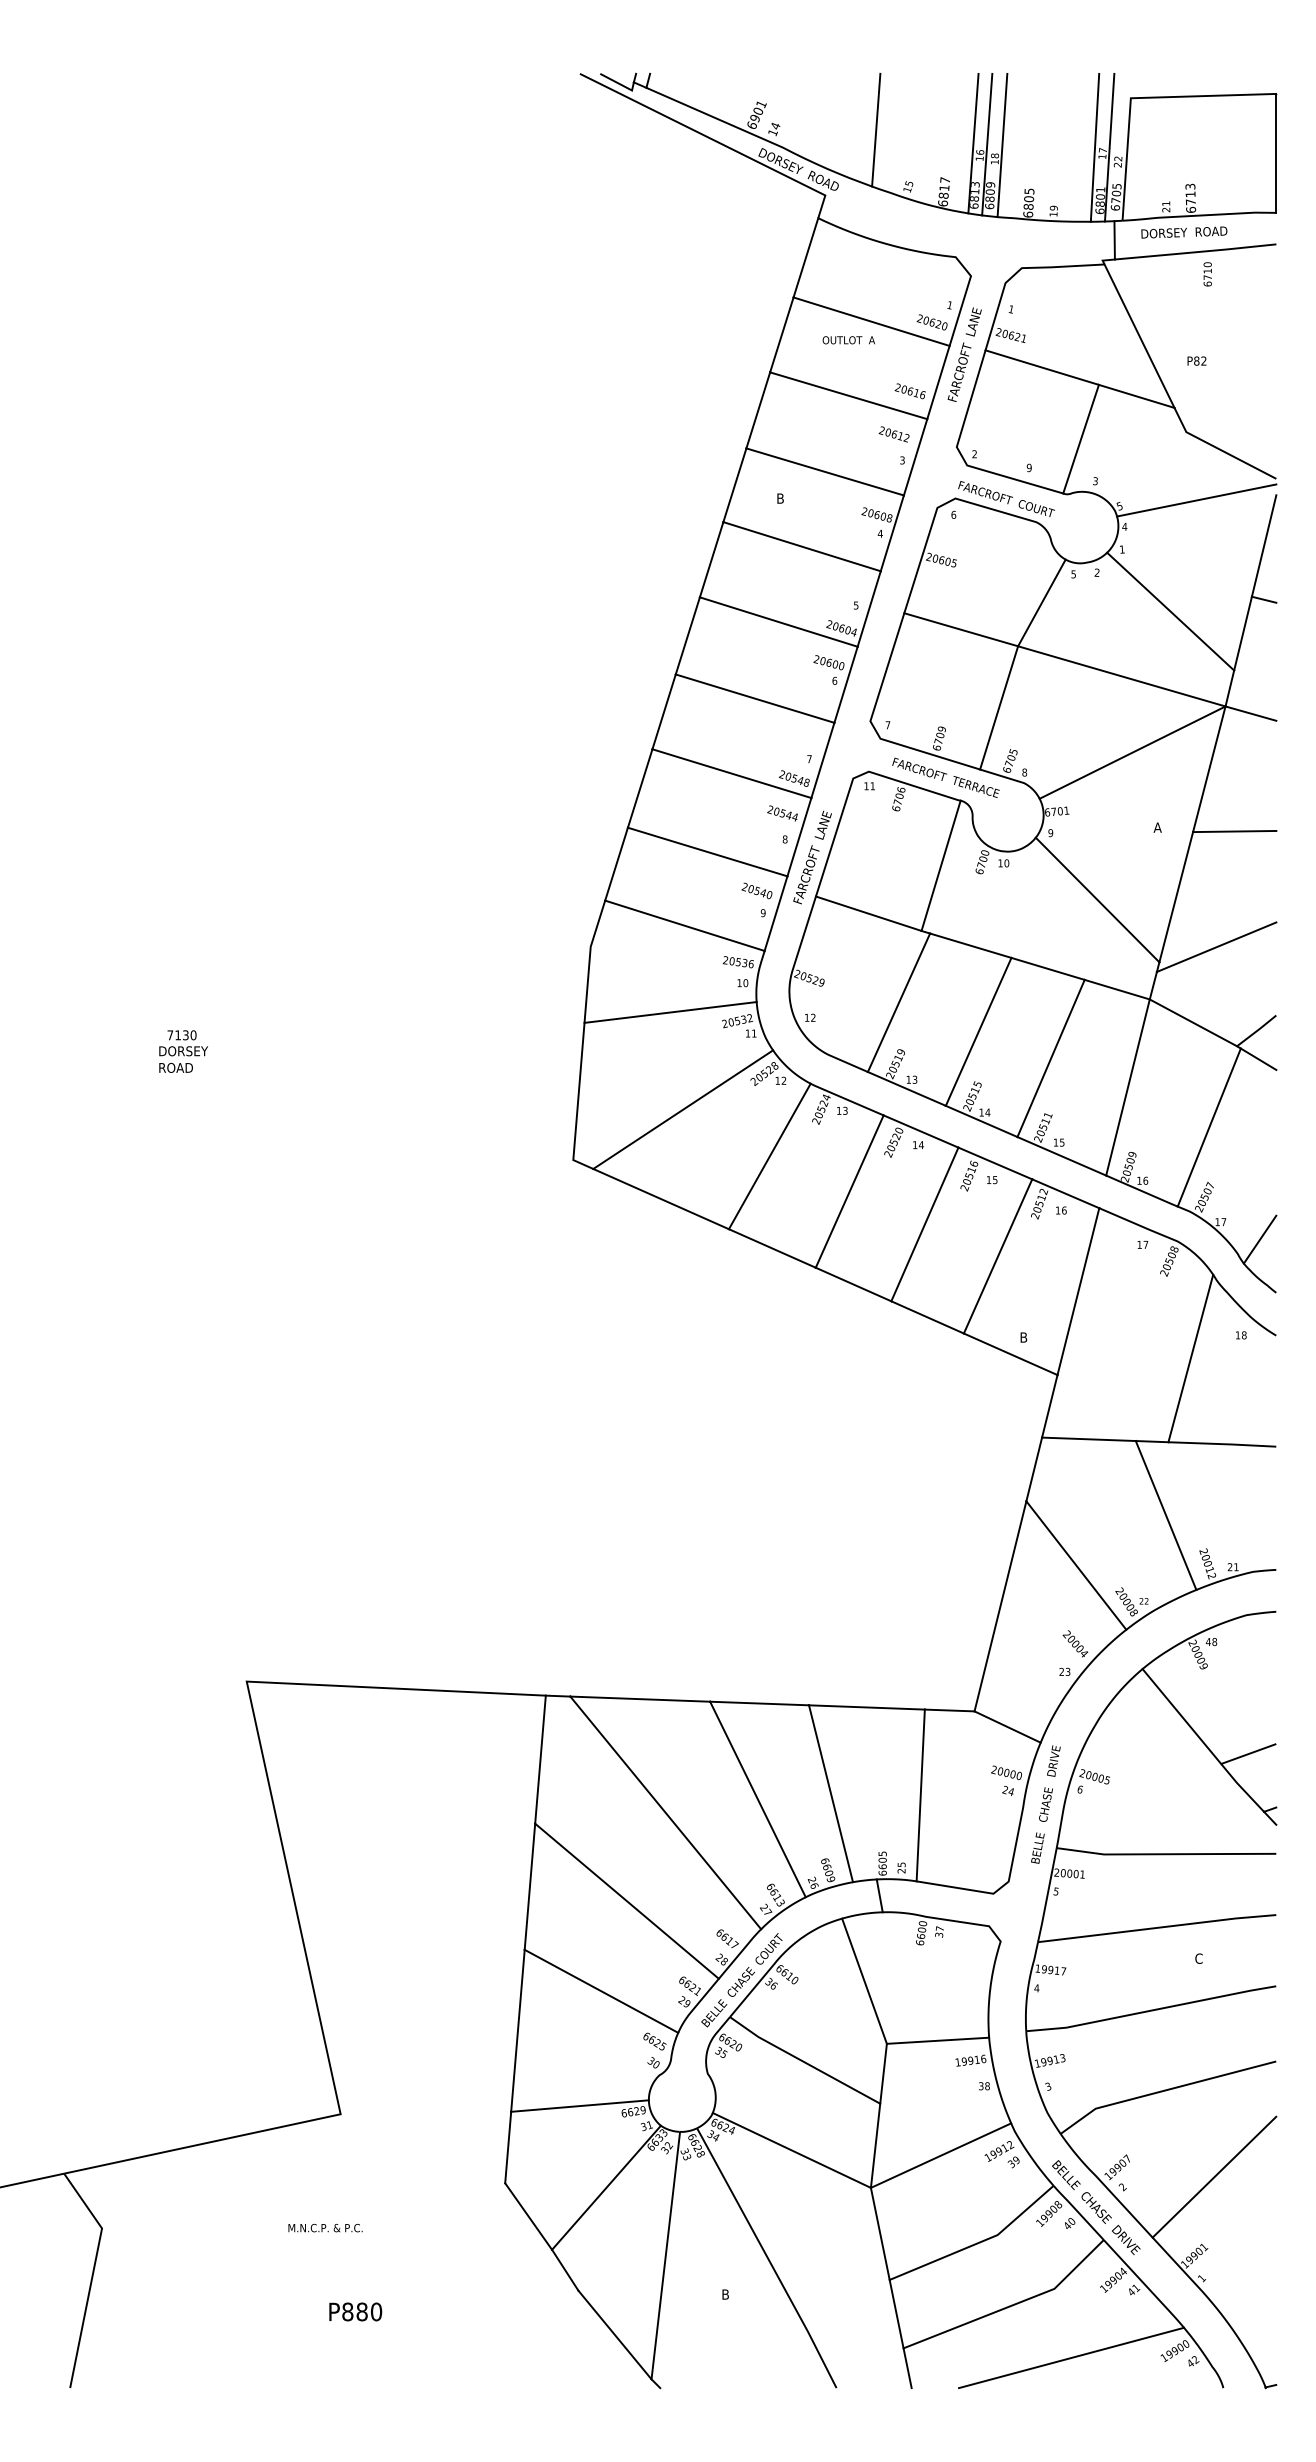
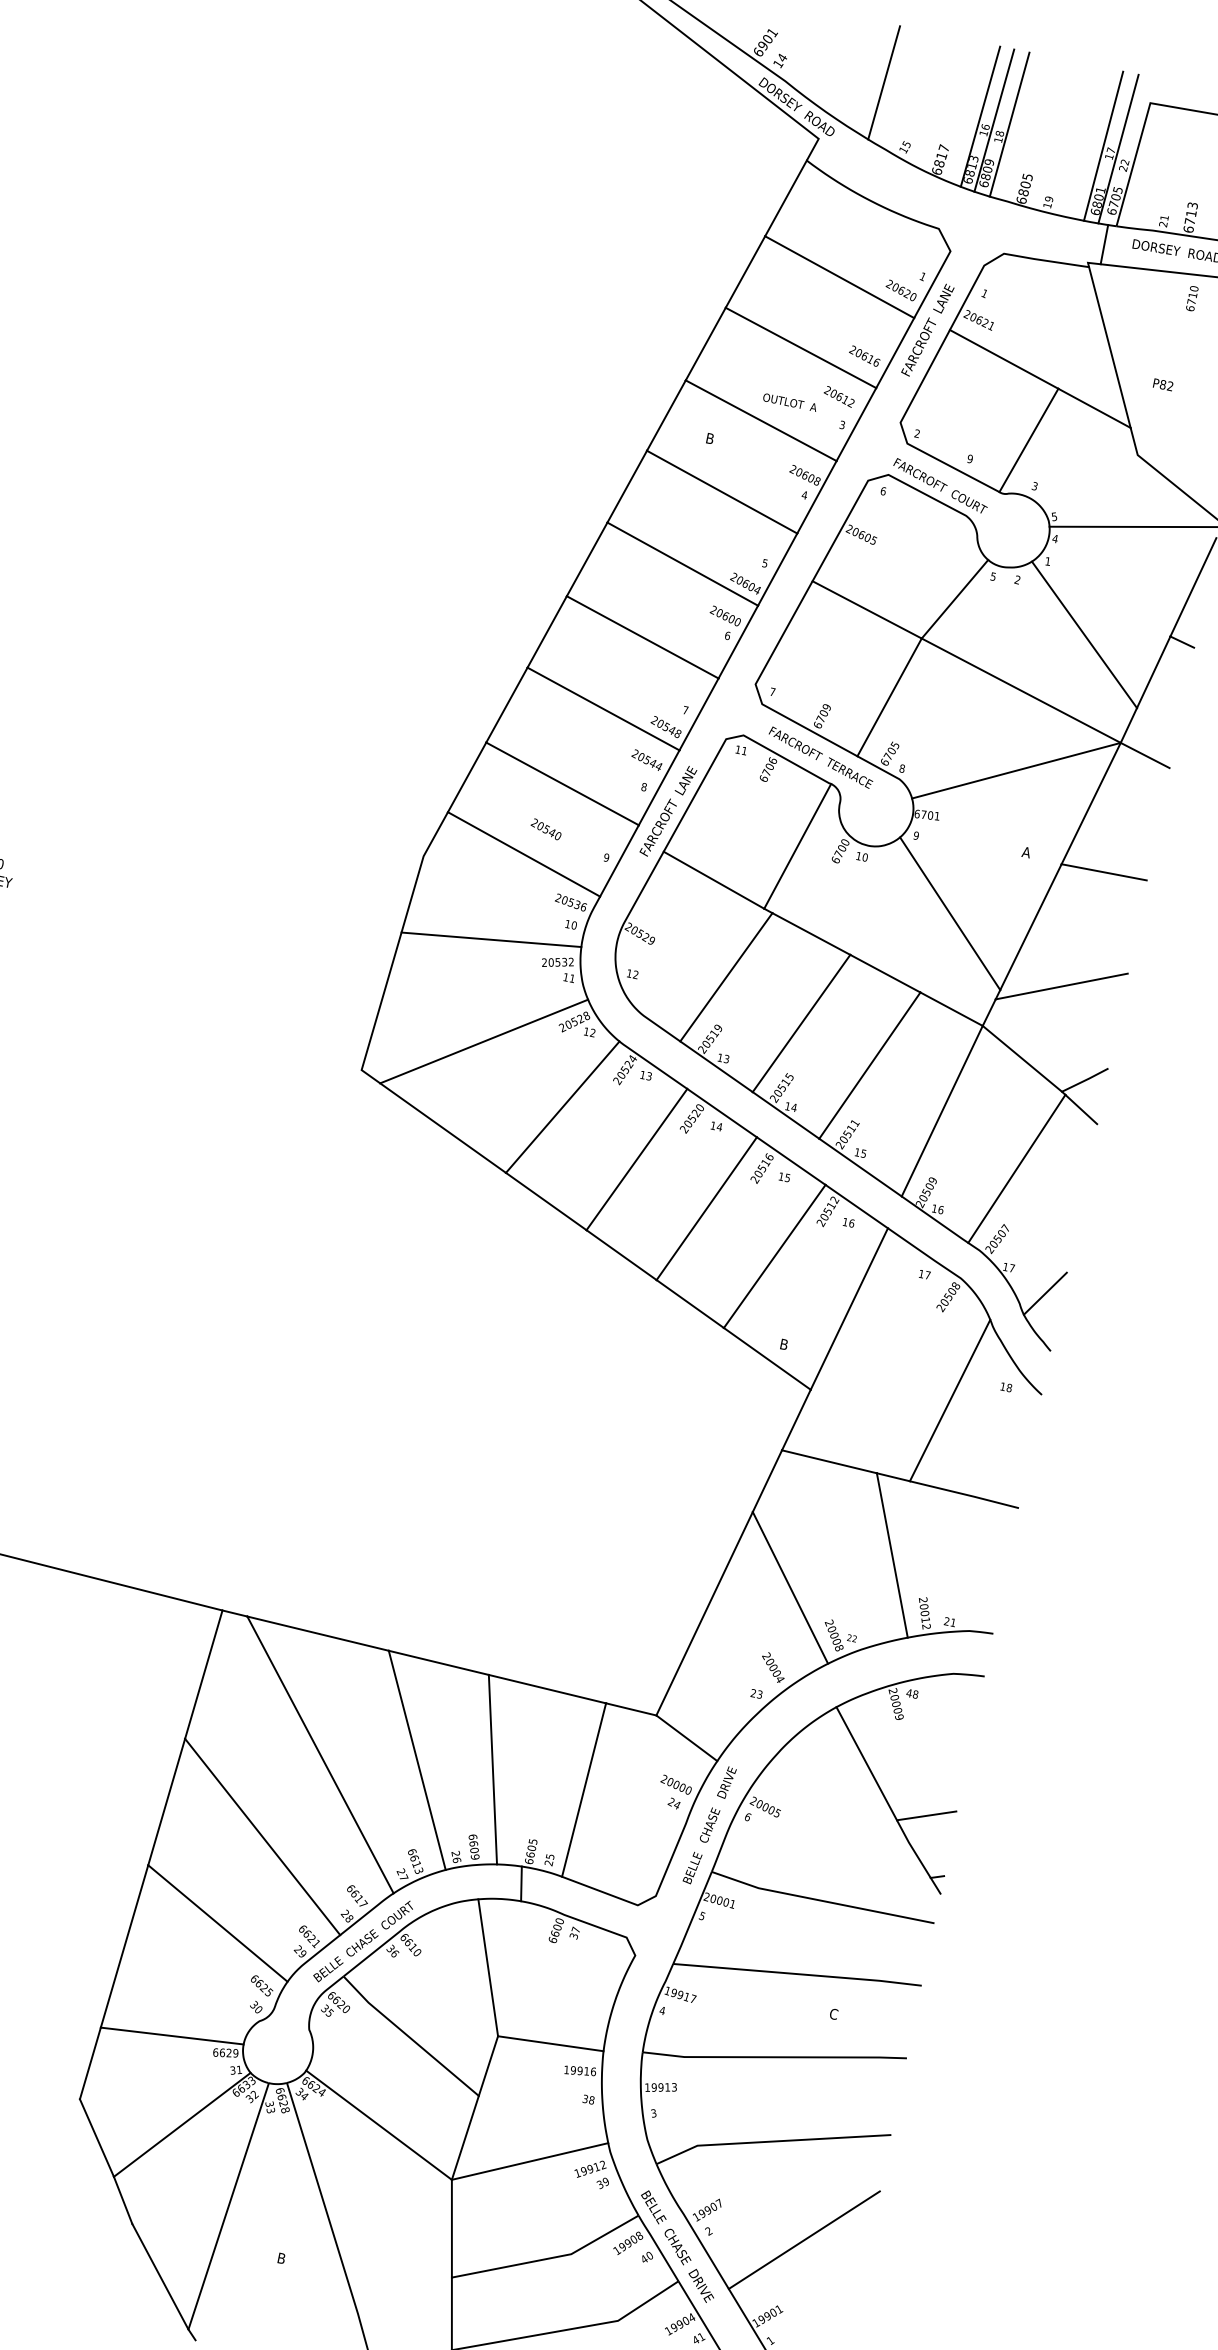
text: (848, 340) -> (789, 402), moved
text: (756, 890) -> (545, 828), moved

